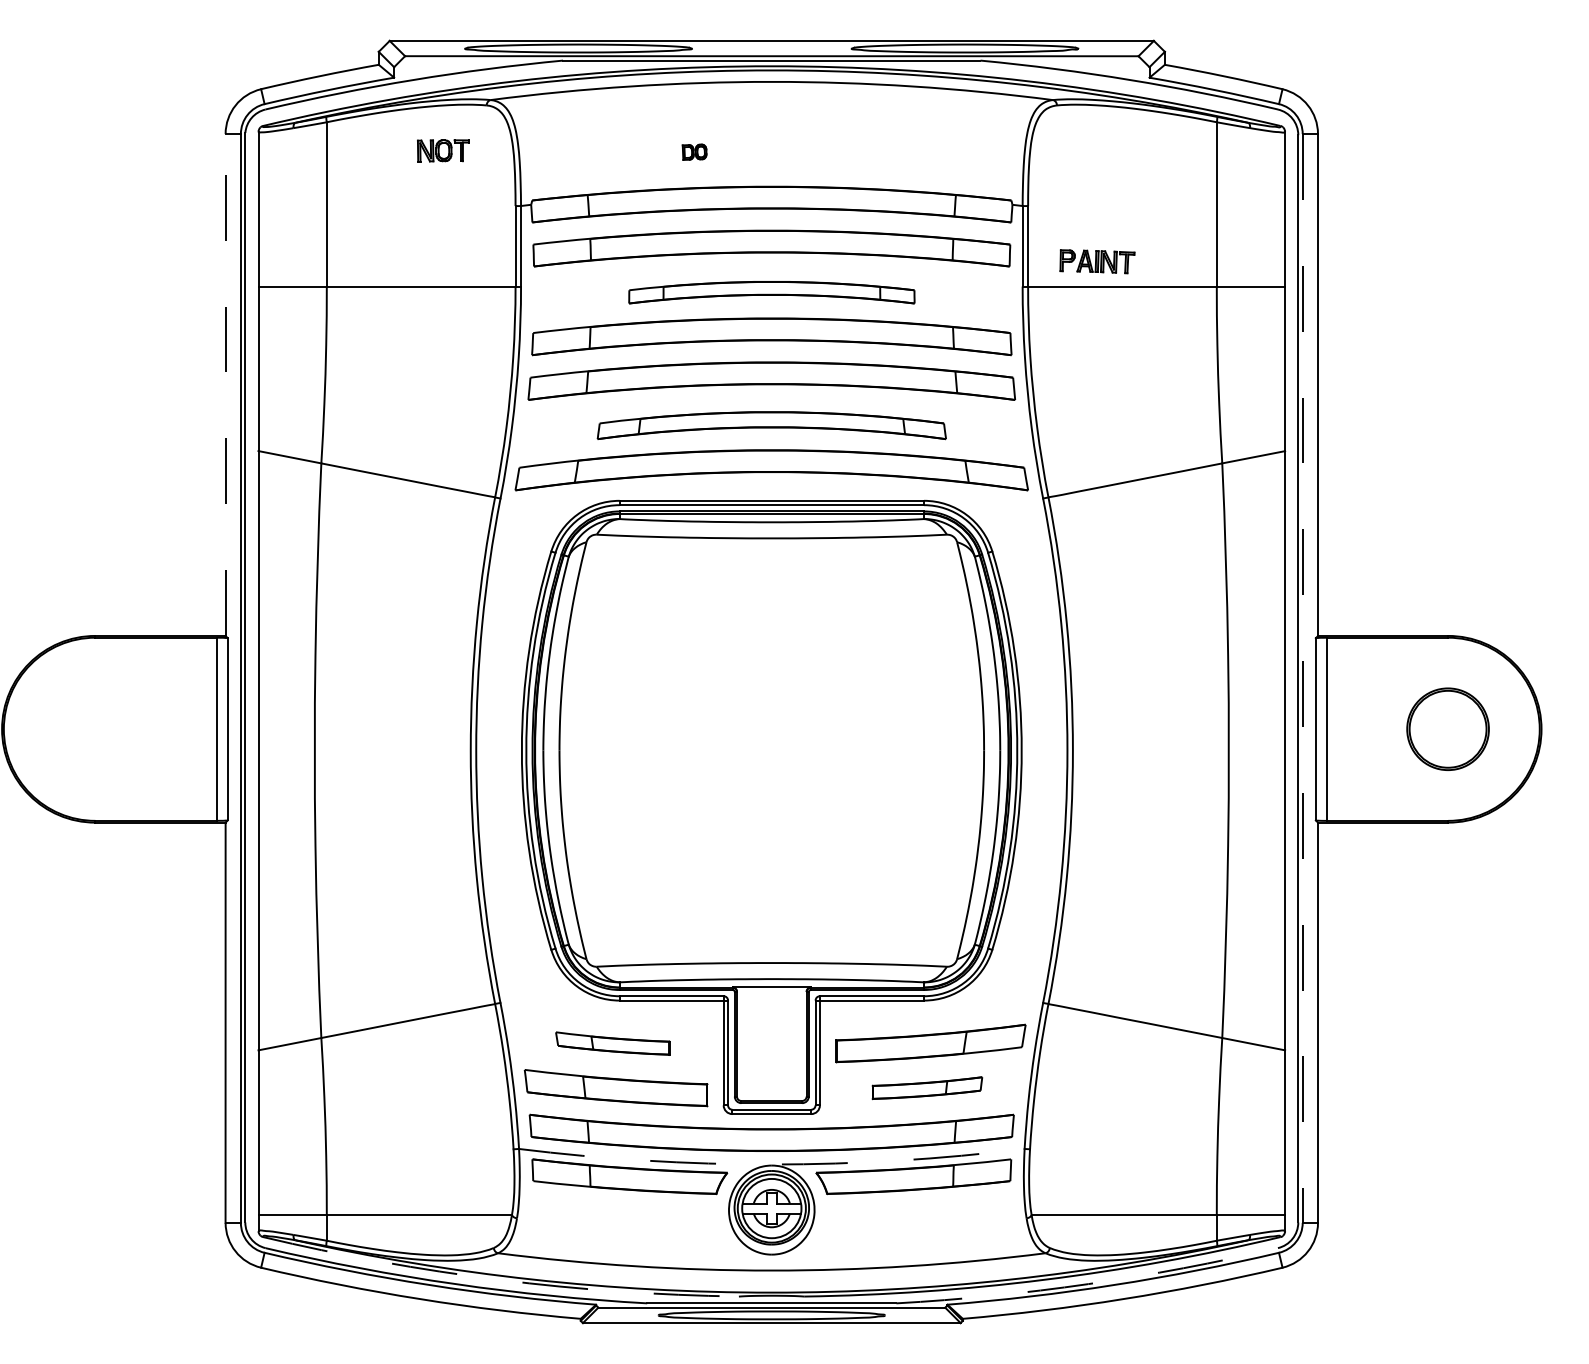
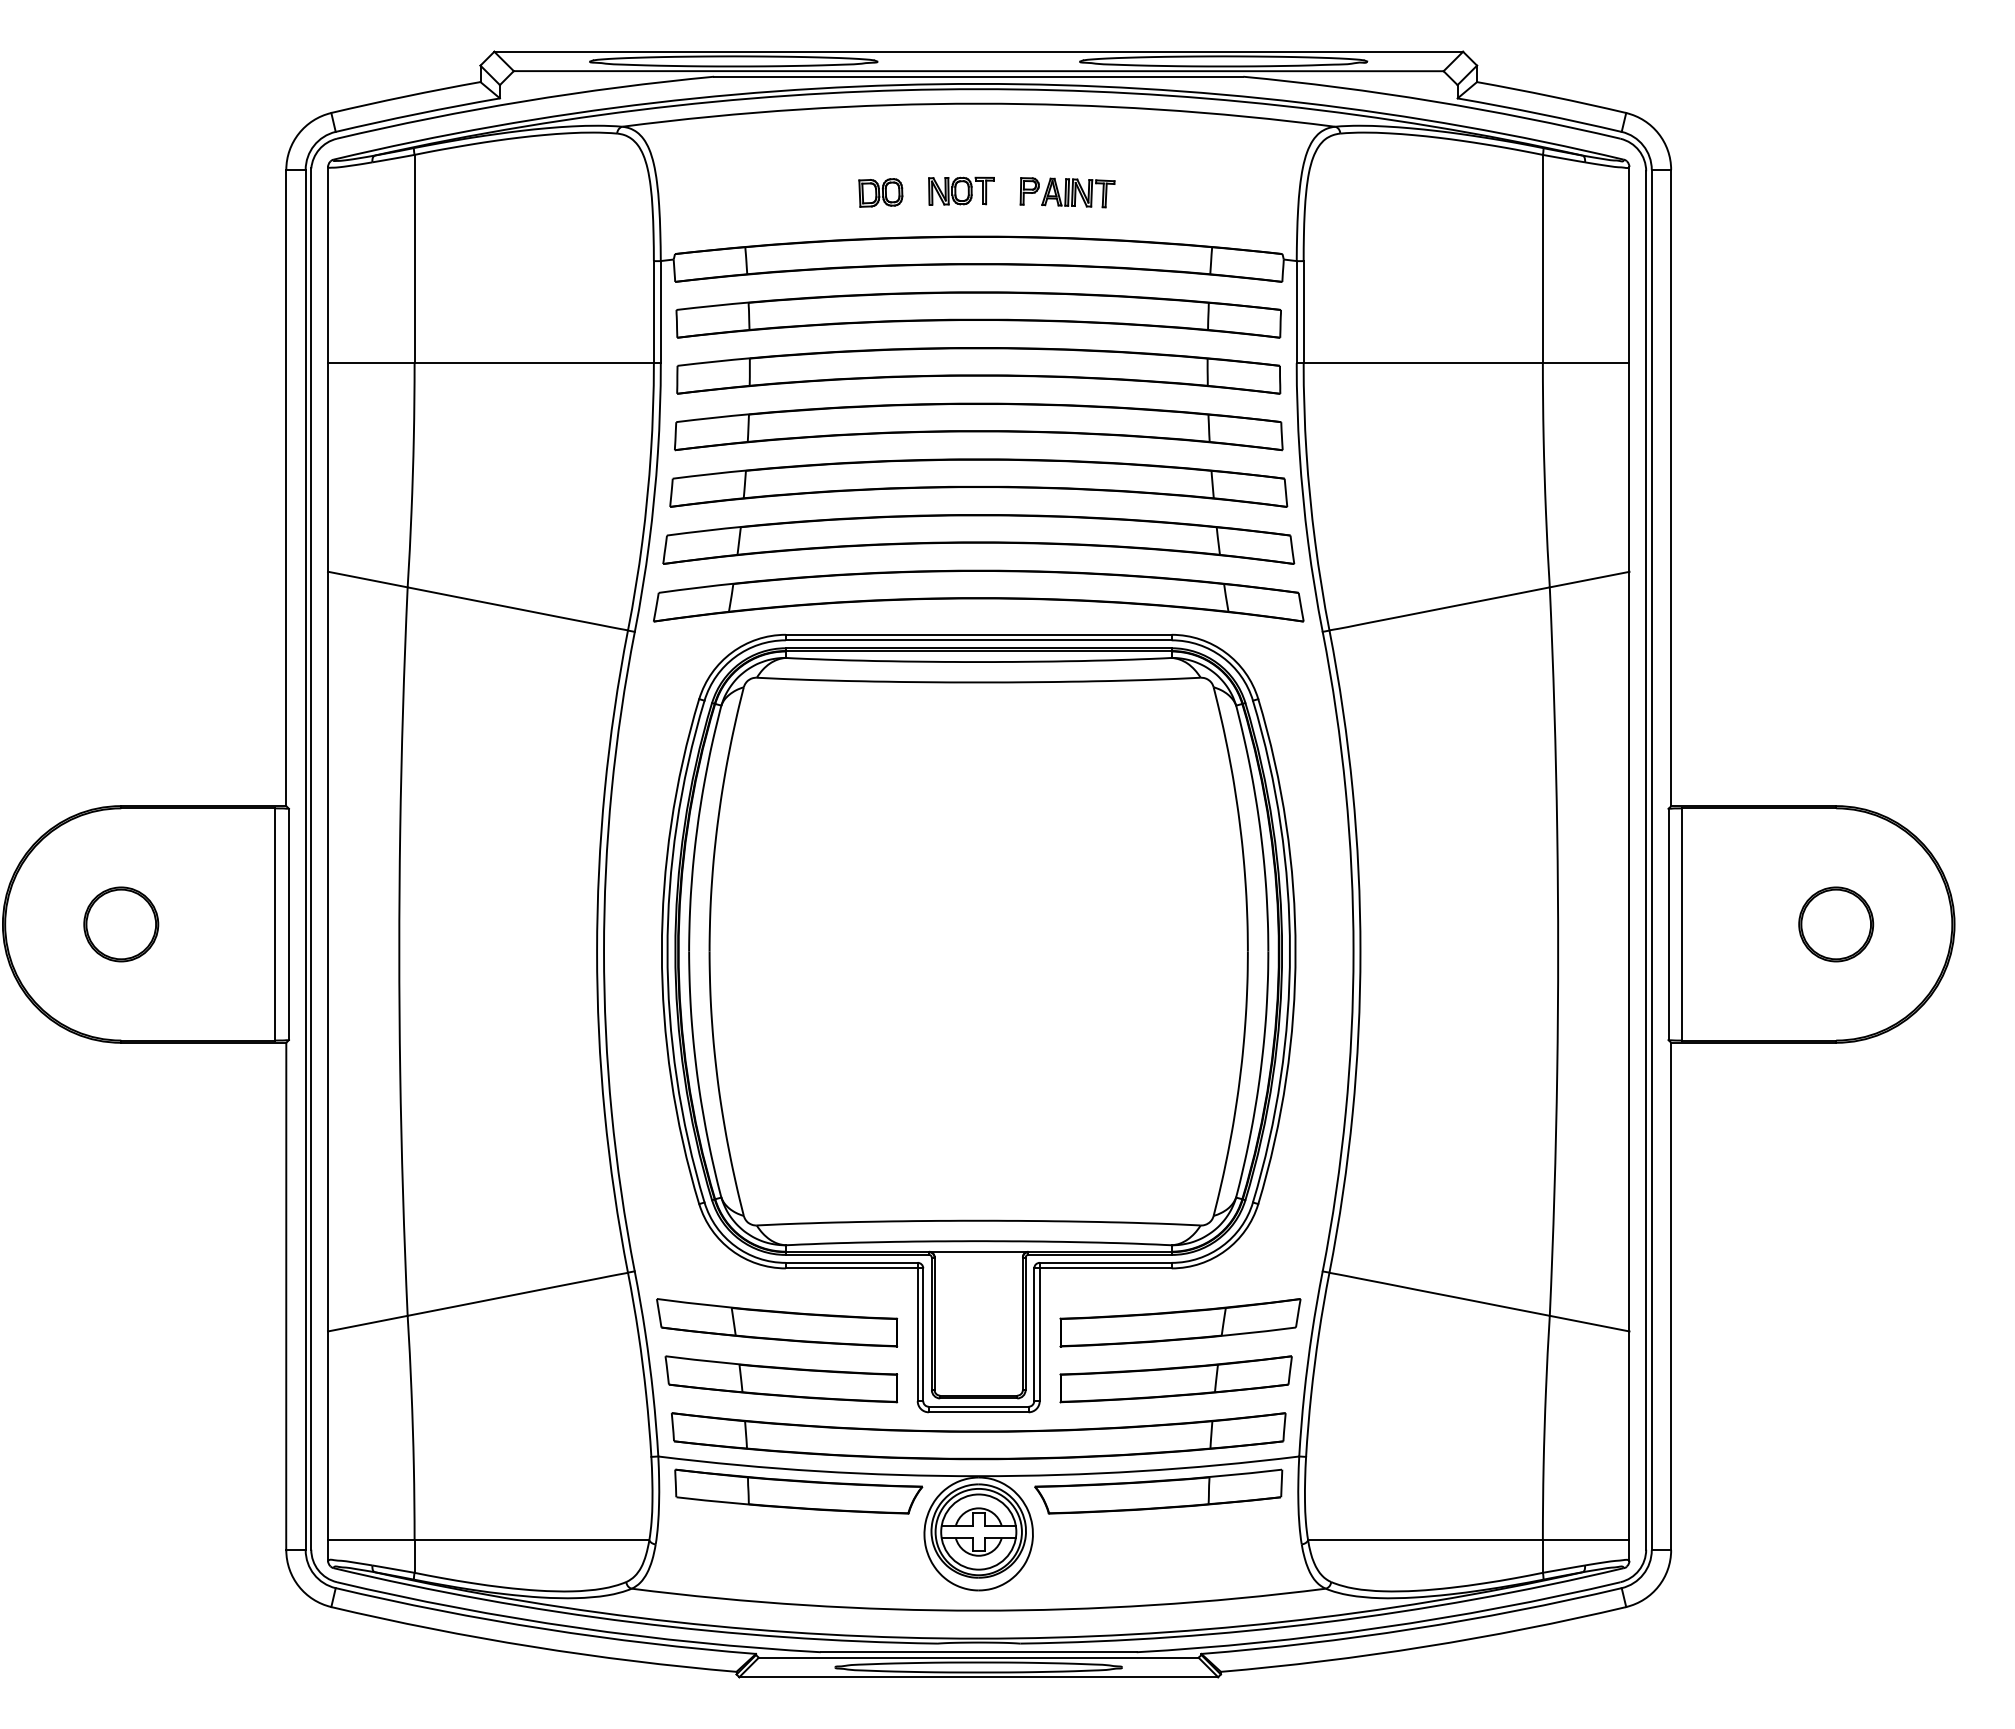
part: (443, 150) -> (961, 190), moved
part: (694, 151) -> (880, 192), size x1.43
part: (1097, 261) -> (1067, 192), moved
part: (771, 292) -> (978, 370), size x1.67
line: (225, 384) -> (286, 487), dashed -> solid
part: (771, 425) -> (978, 539), size x1.43
line: (1302, 678) -> (1651, 860), dashed -> solid
part: (95, 729) -> (121, 924), added
part: (1448, 729) -> (1836, 924), size x0.71
part: (613, 1043) -> (777, 1322), size x1.67
part: (927, 1088) -> (1175, 1379), size x1.67
arc: (771, 1164) -> (978, 1476), dashed -> solid
arc: (499, 1279) -> (633, 1622), dashed -> solid
arc: (1088, 1283) -> (1380, 1627), dashed -> solid

